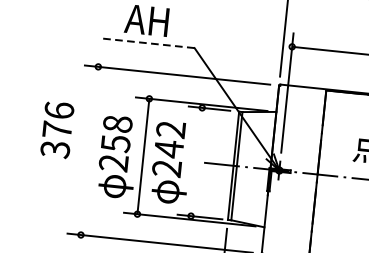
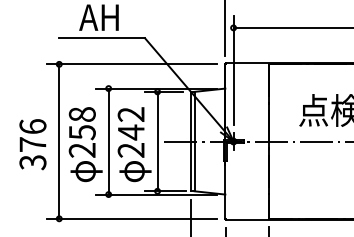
line: (147, 43) -> (101, 38), dashed -> solid
text: (56, 129) -> (32, 144), moved
line: (89, 150) -> (59, 141), added
line: (196, 161) -> (157, 141), added

